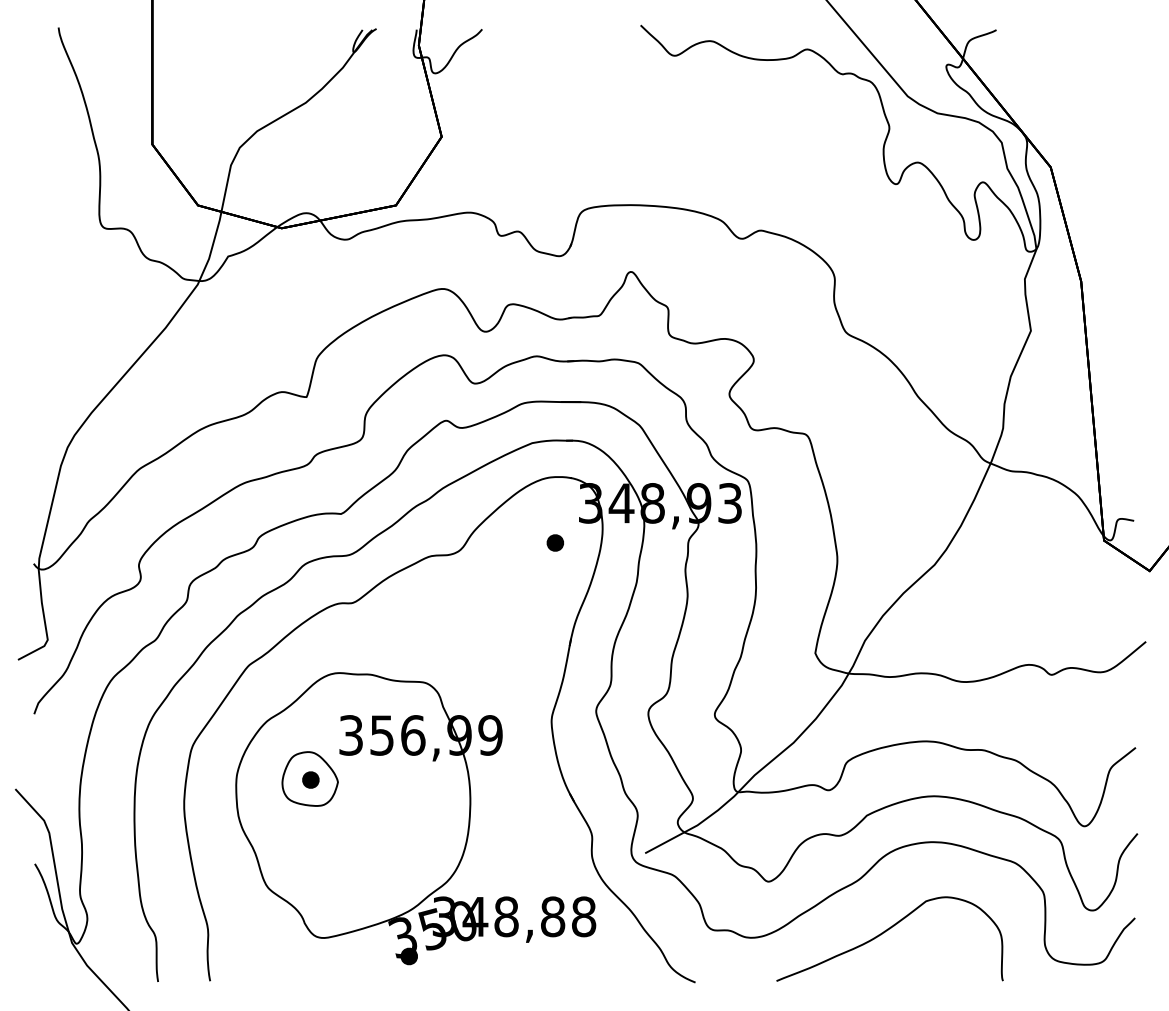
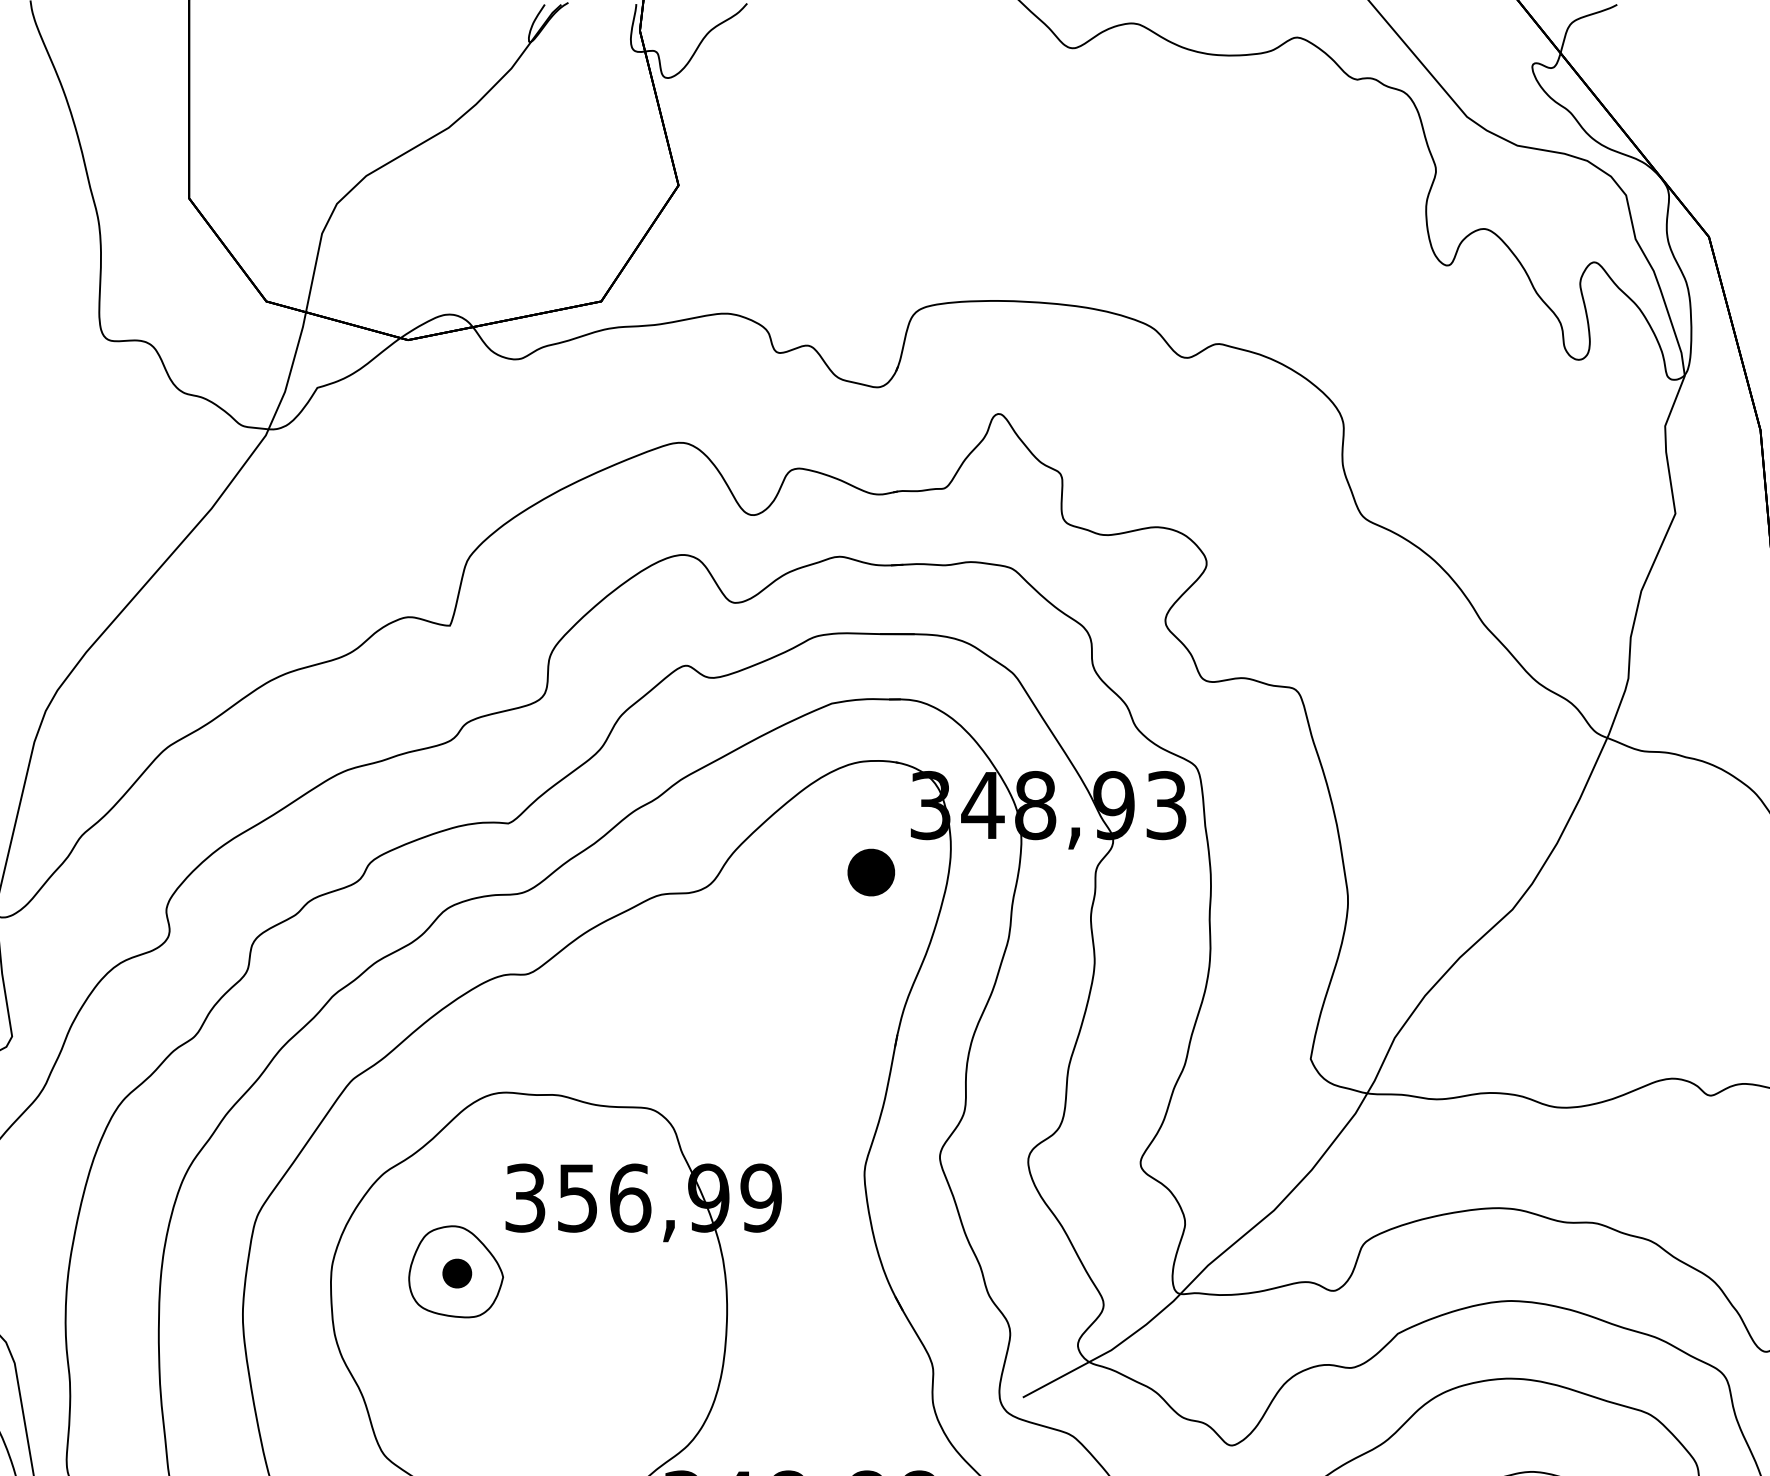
part: (554, 542) -> (869, 871), size x1.6

